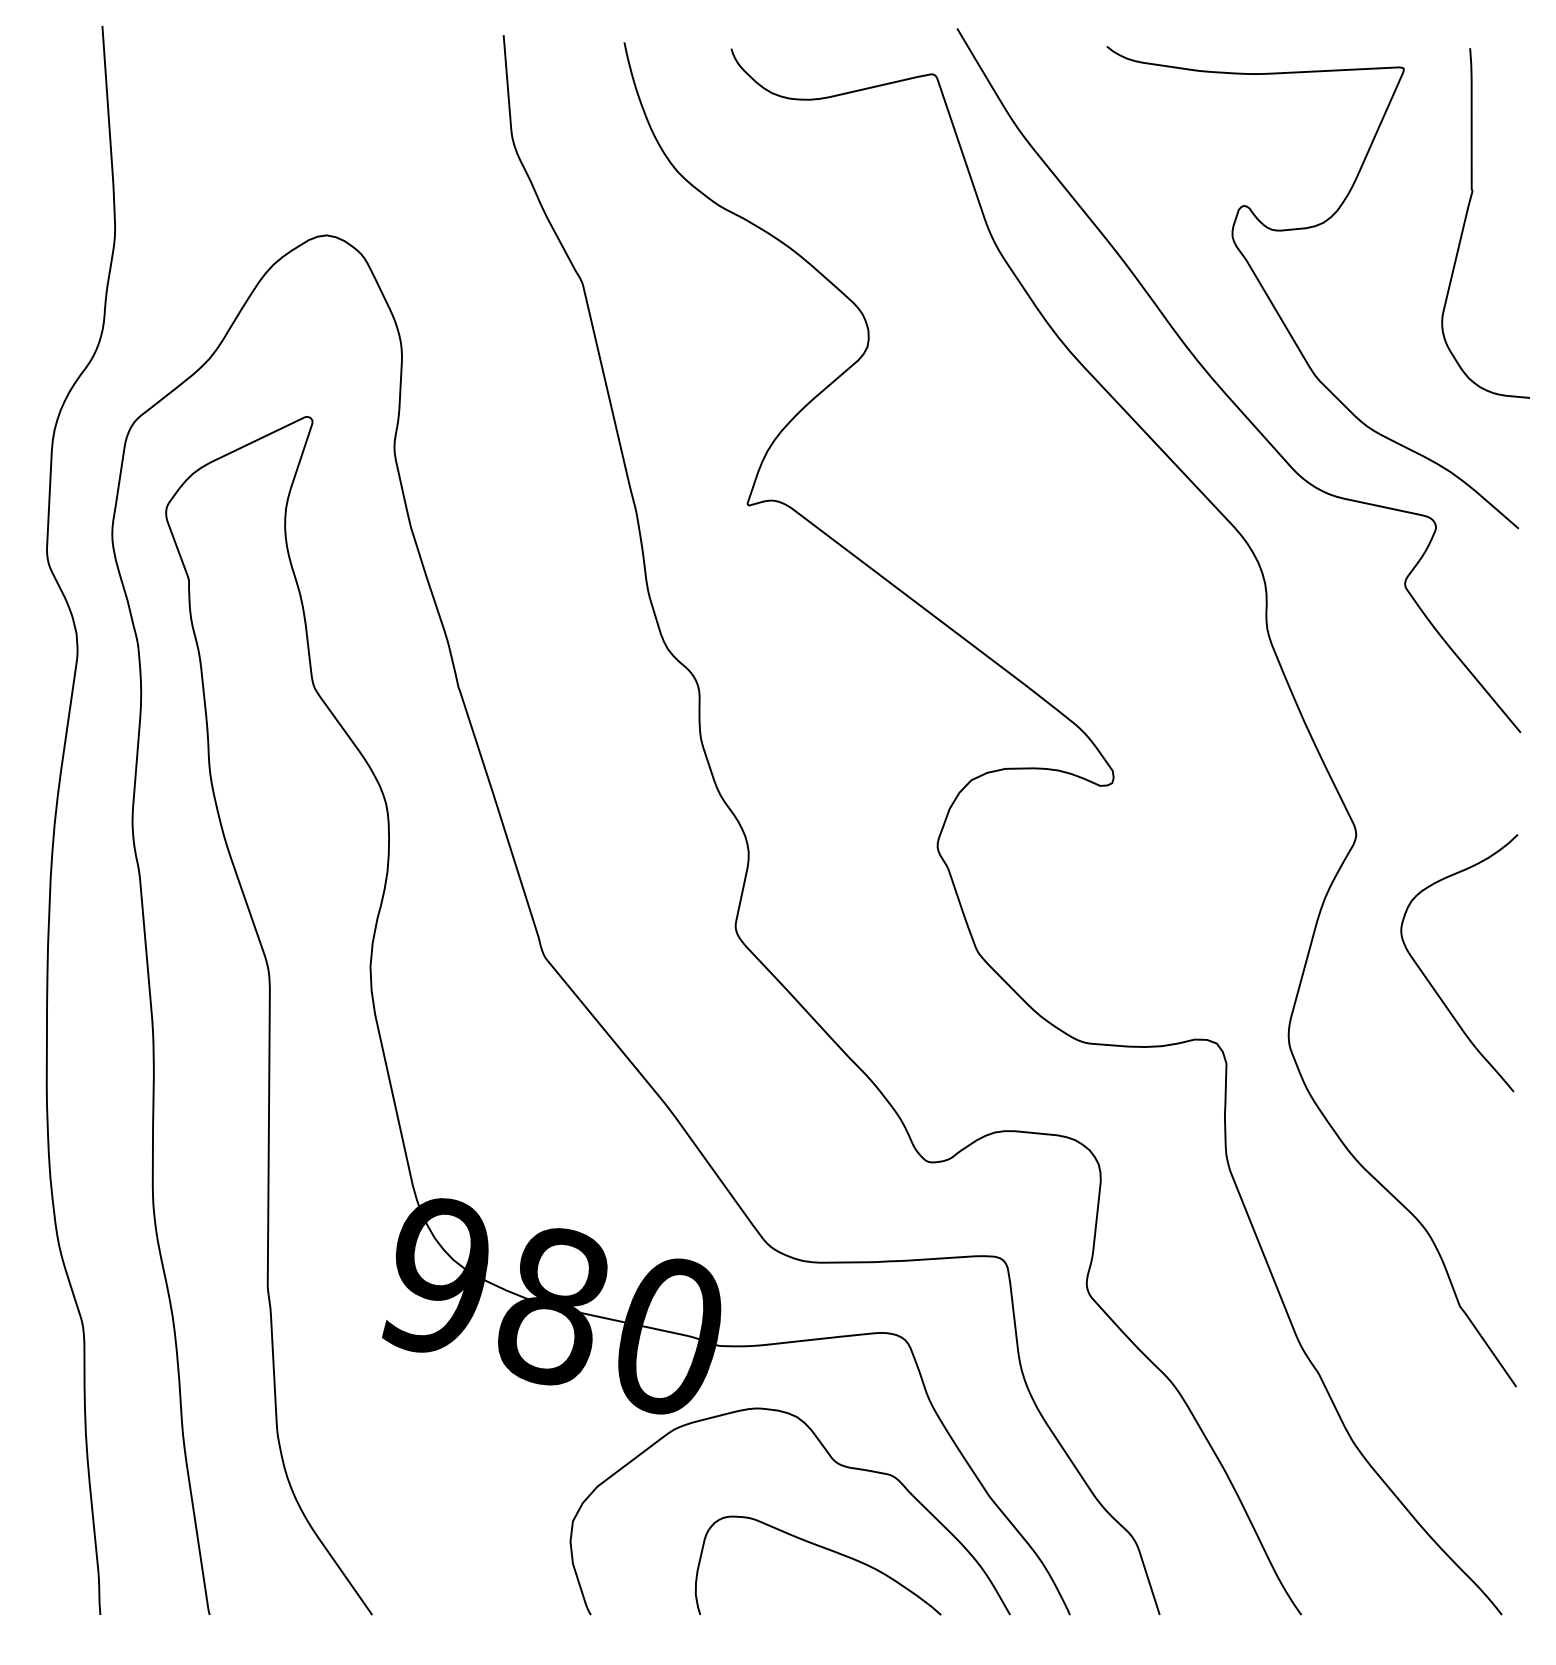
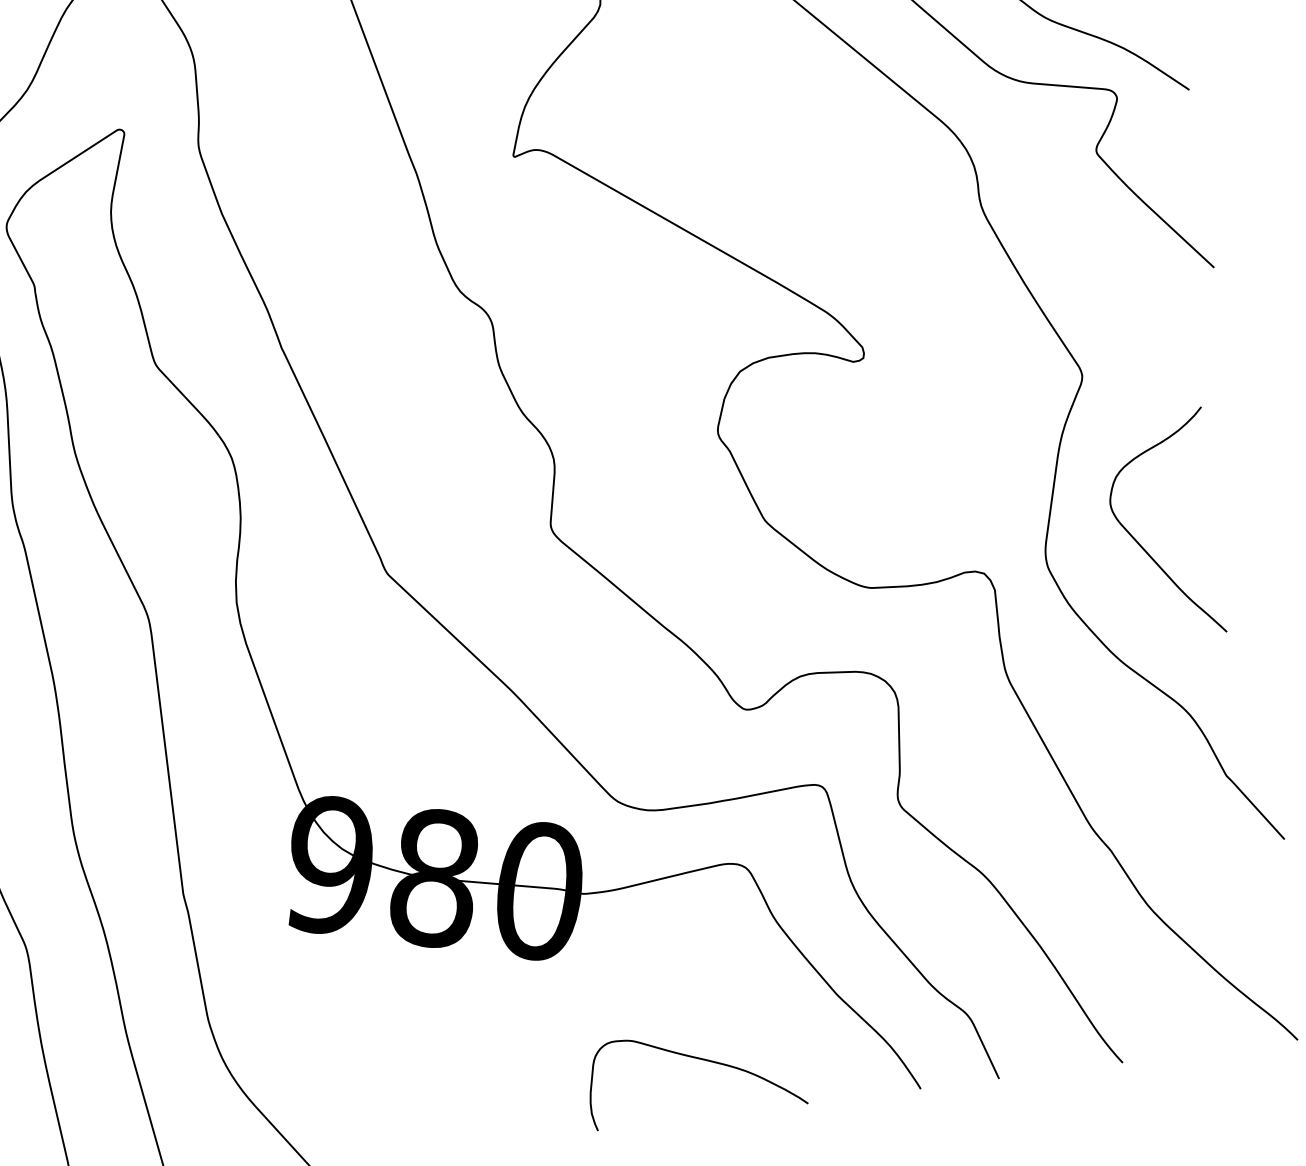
curve: (1431, 983) -> (1142, 546), moved
curve: (834, 1462) -> (697, 982), removed

